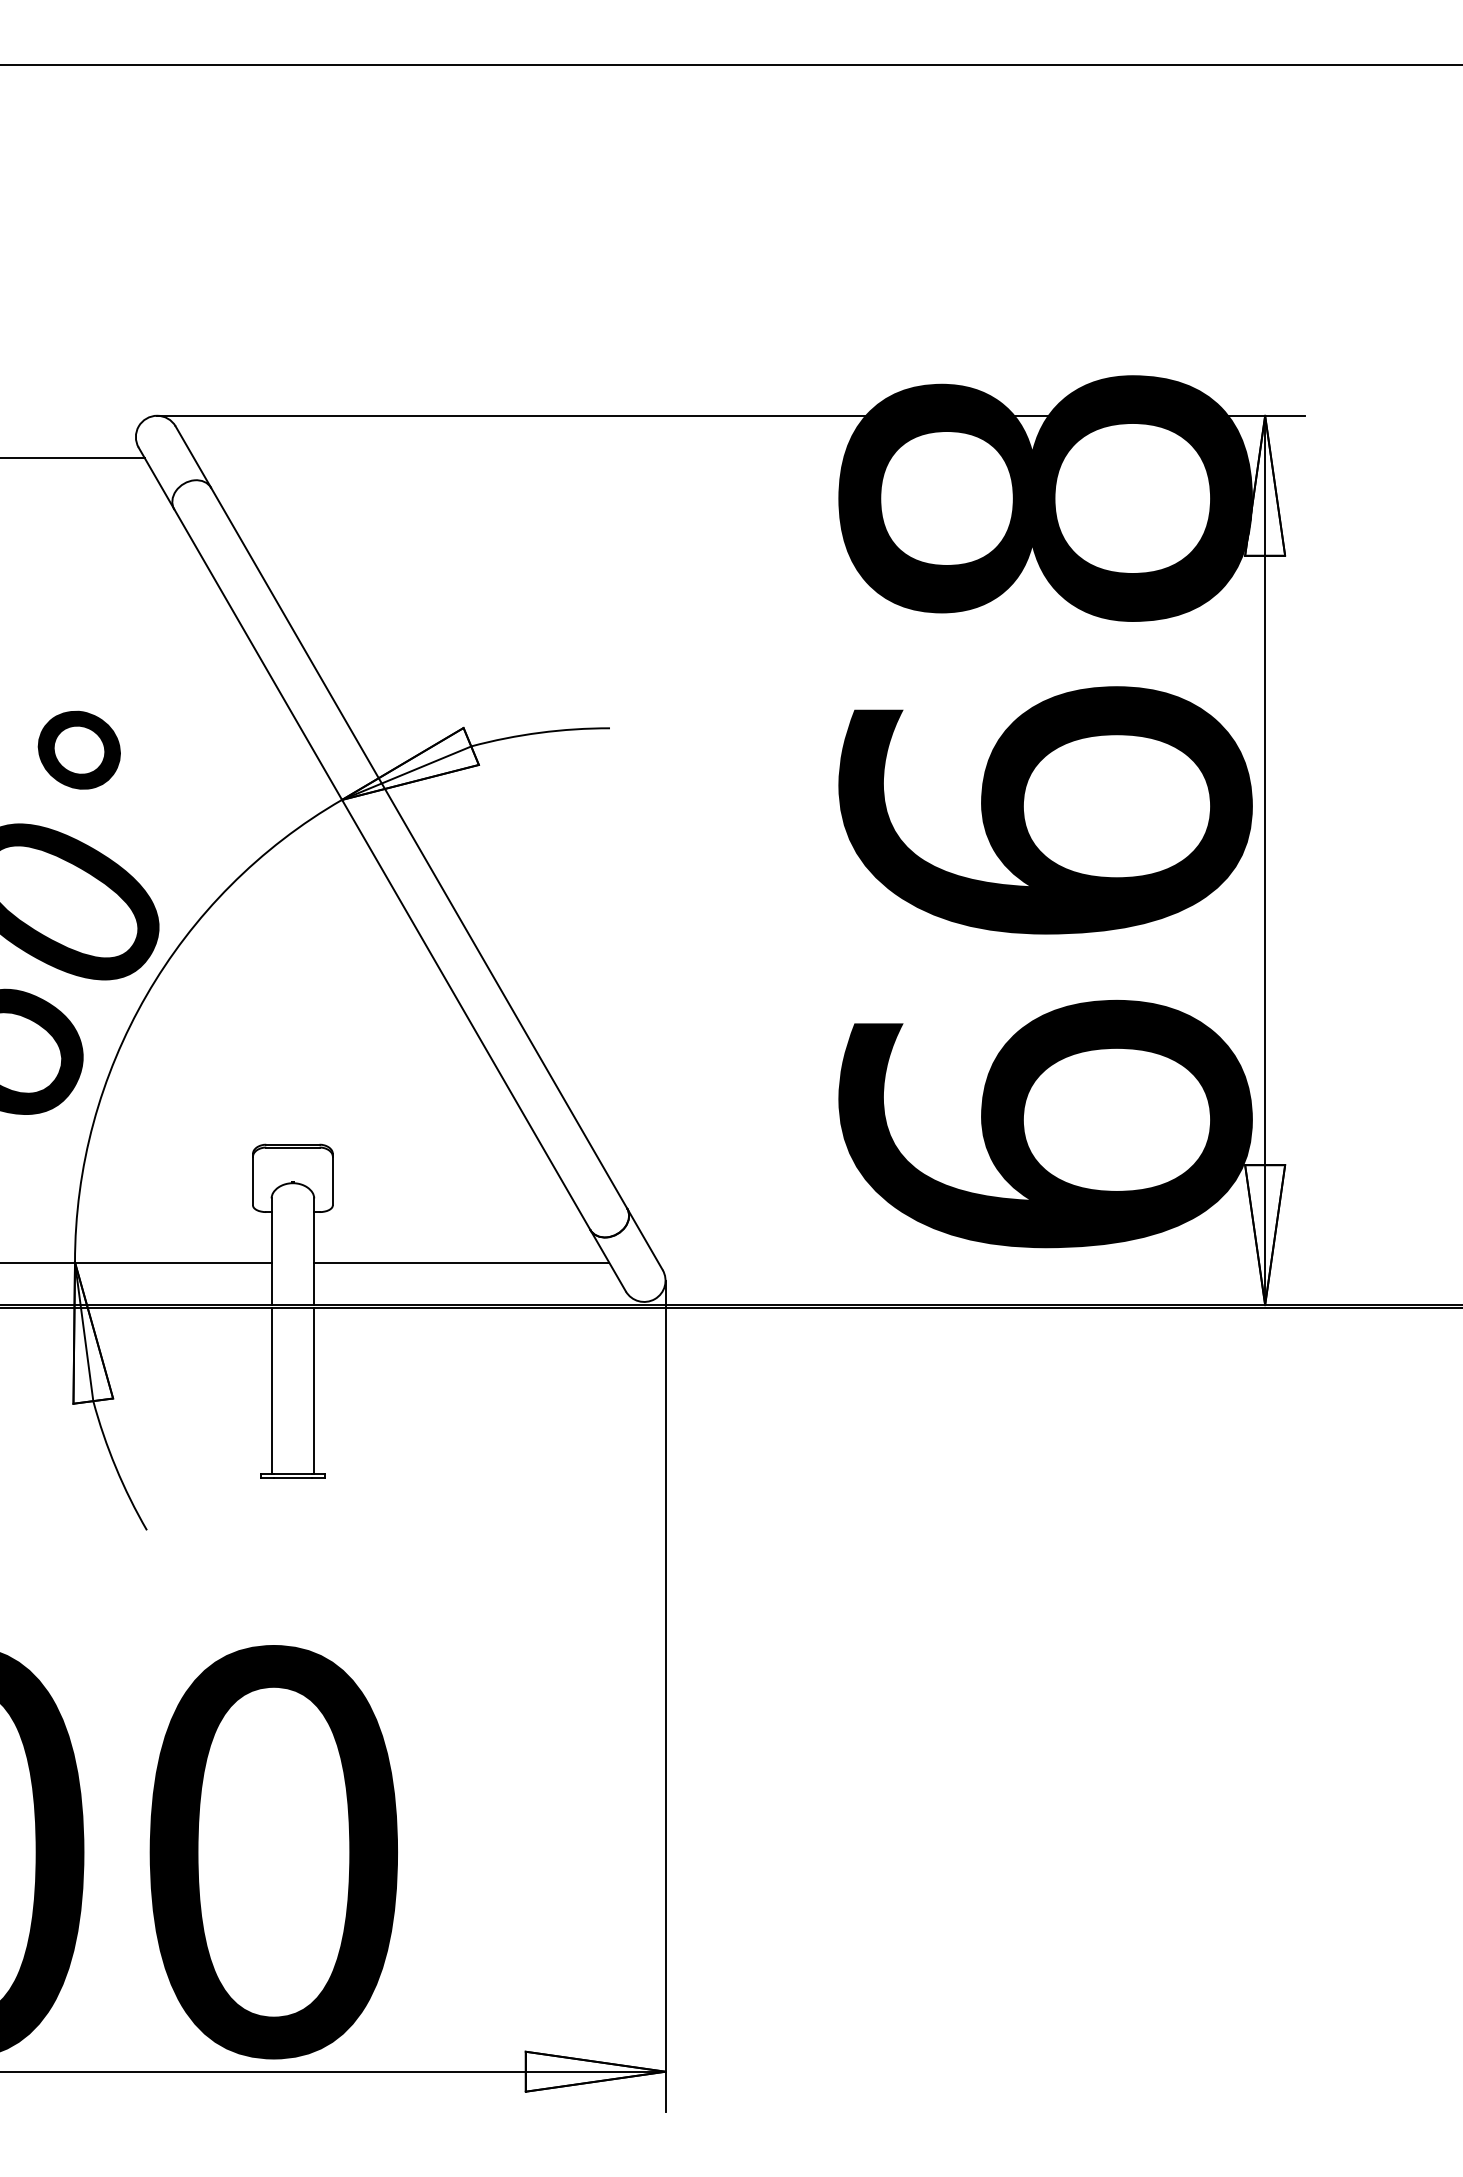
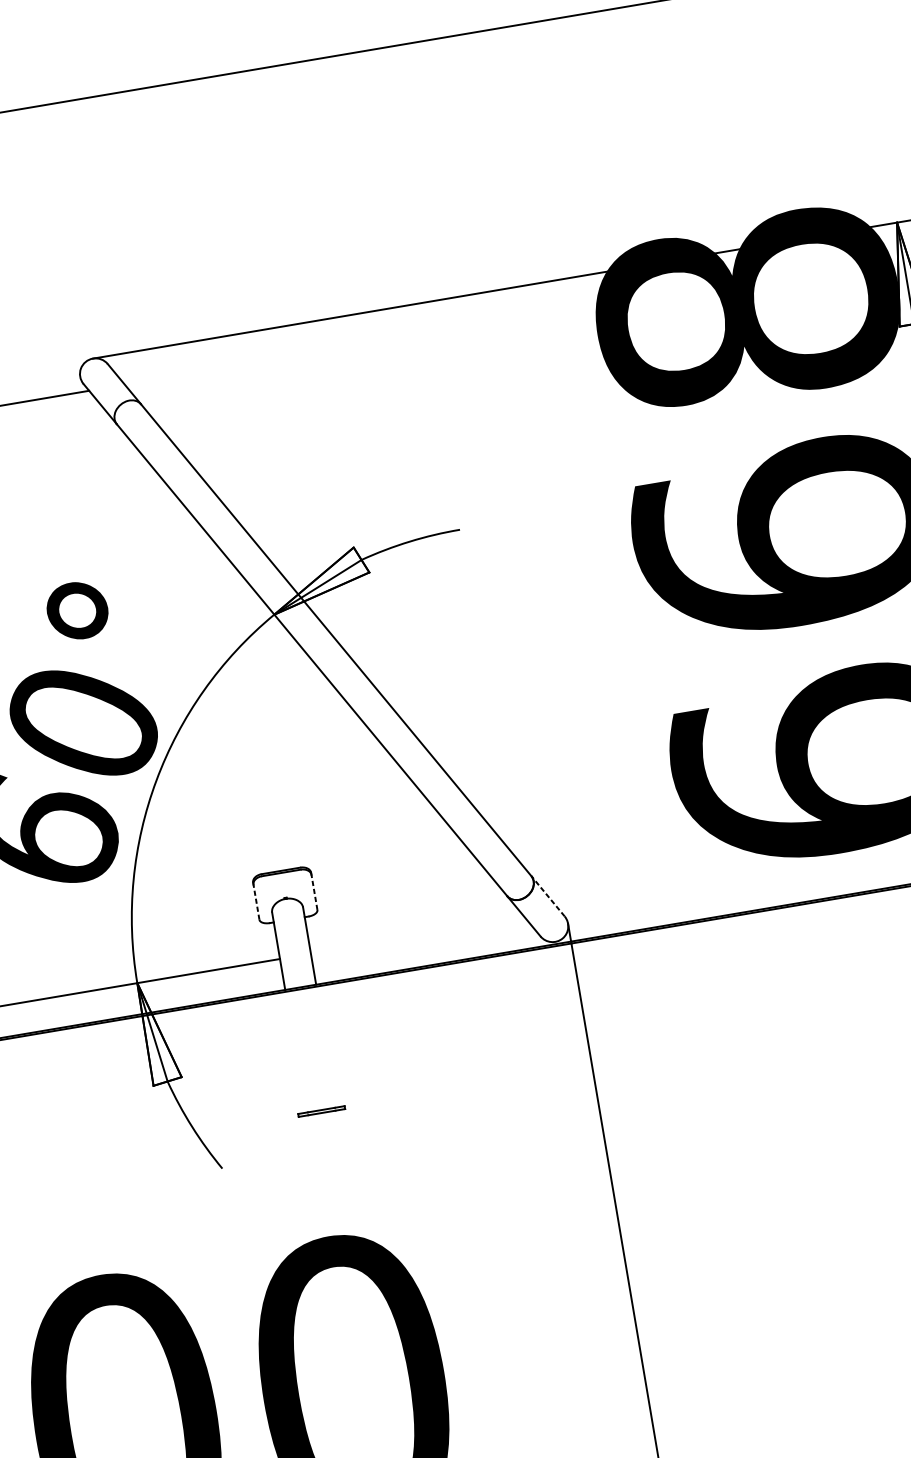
line: (252, 1180) -> (256, 901), solid -> dashed
line: (332, 1180) -> (314, 892), solid -> dashed
line: (644, 1238) -> (547, 895), solid -> dashed
line: (461, 1262) -> (417, 935), removed
line: (271, 1390) -> (295, 1051), removed
line: (314, 1390) -> (326, 1046), removed

